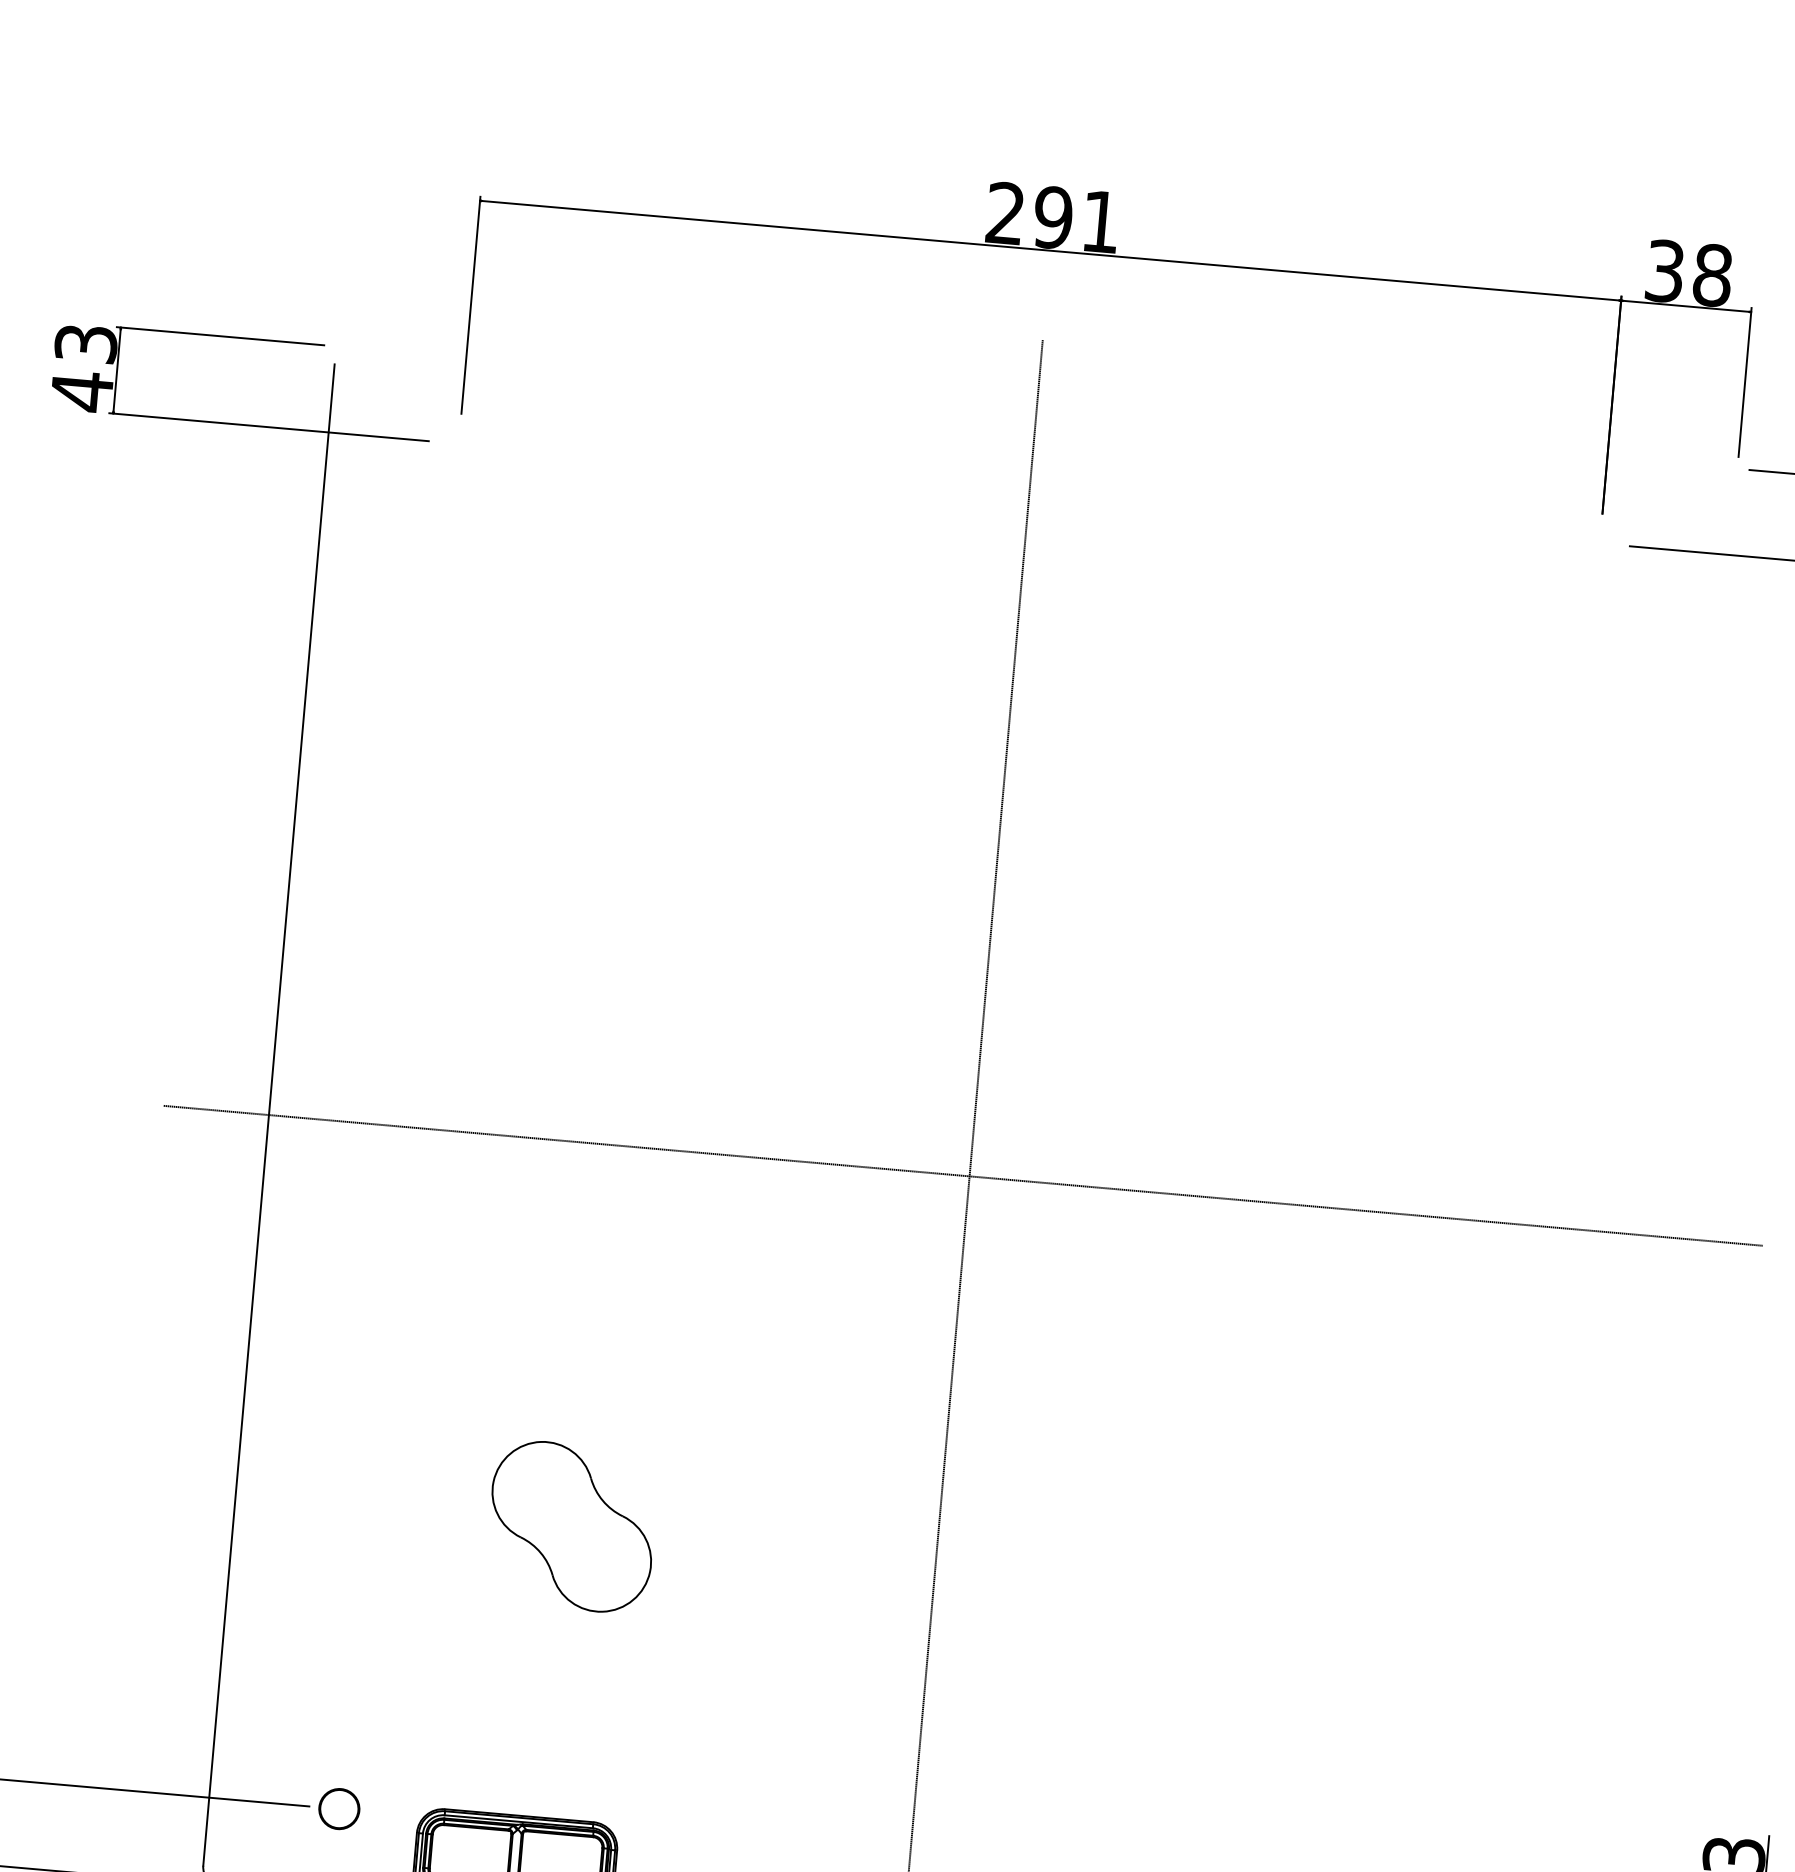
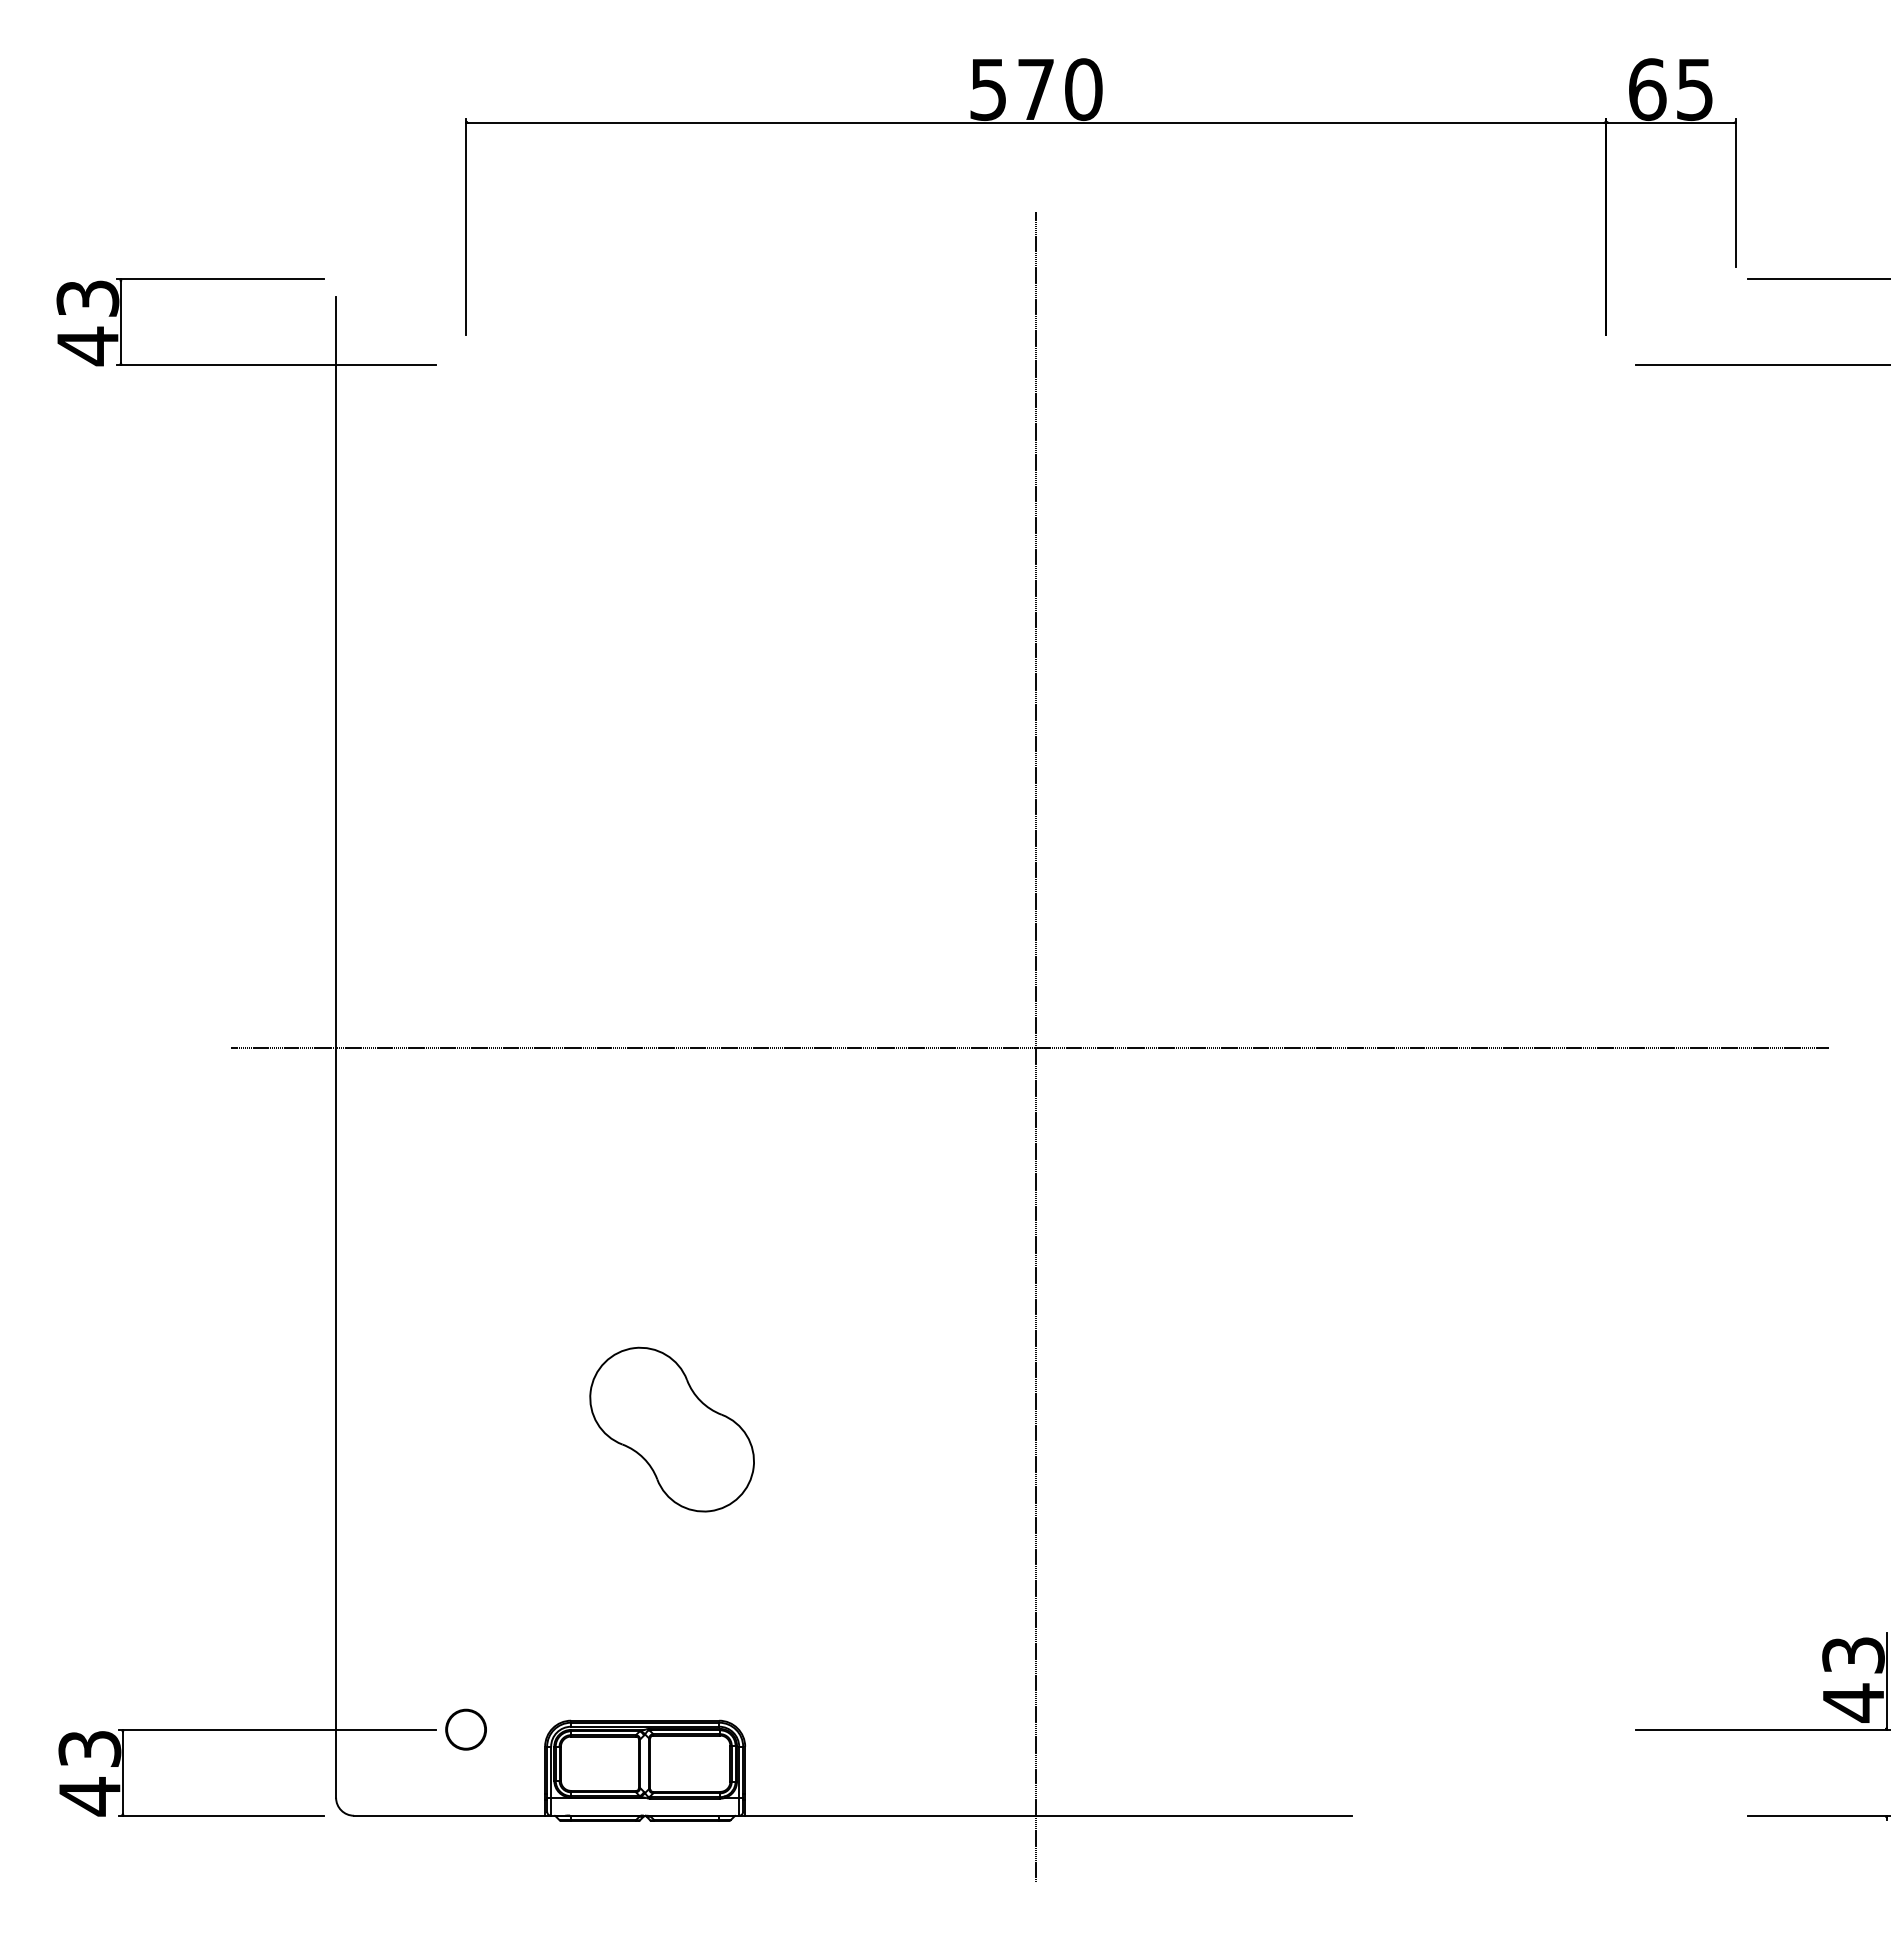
text: (1053, 217) -> (1036, 89), 291 -> 570
text: (1689, 273) -> (1671, 89), 38 -> 65

